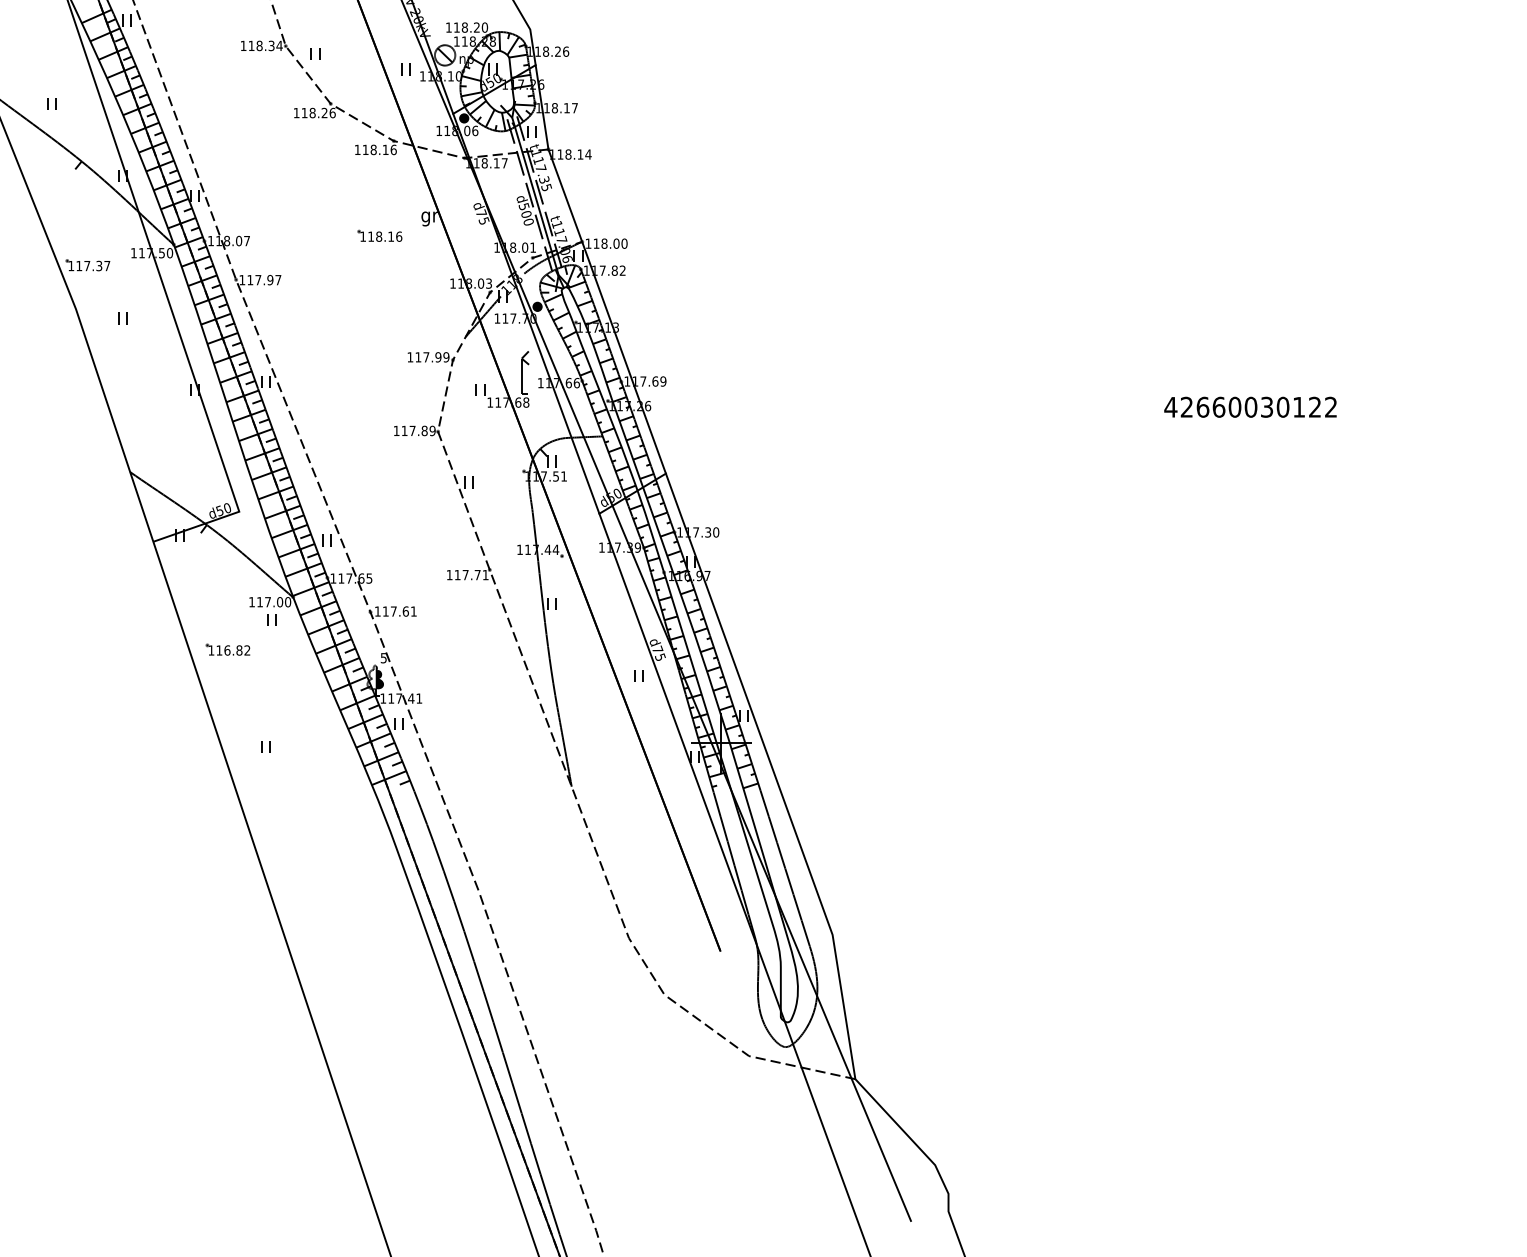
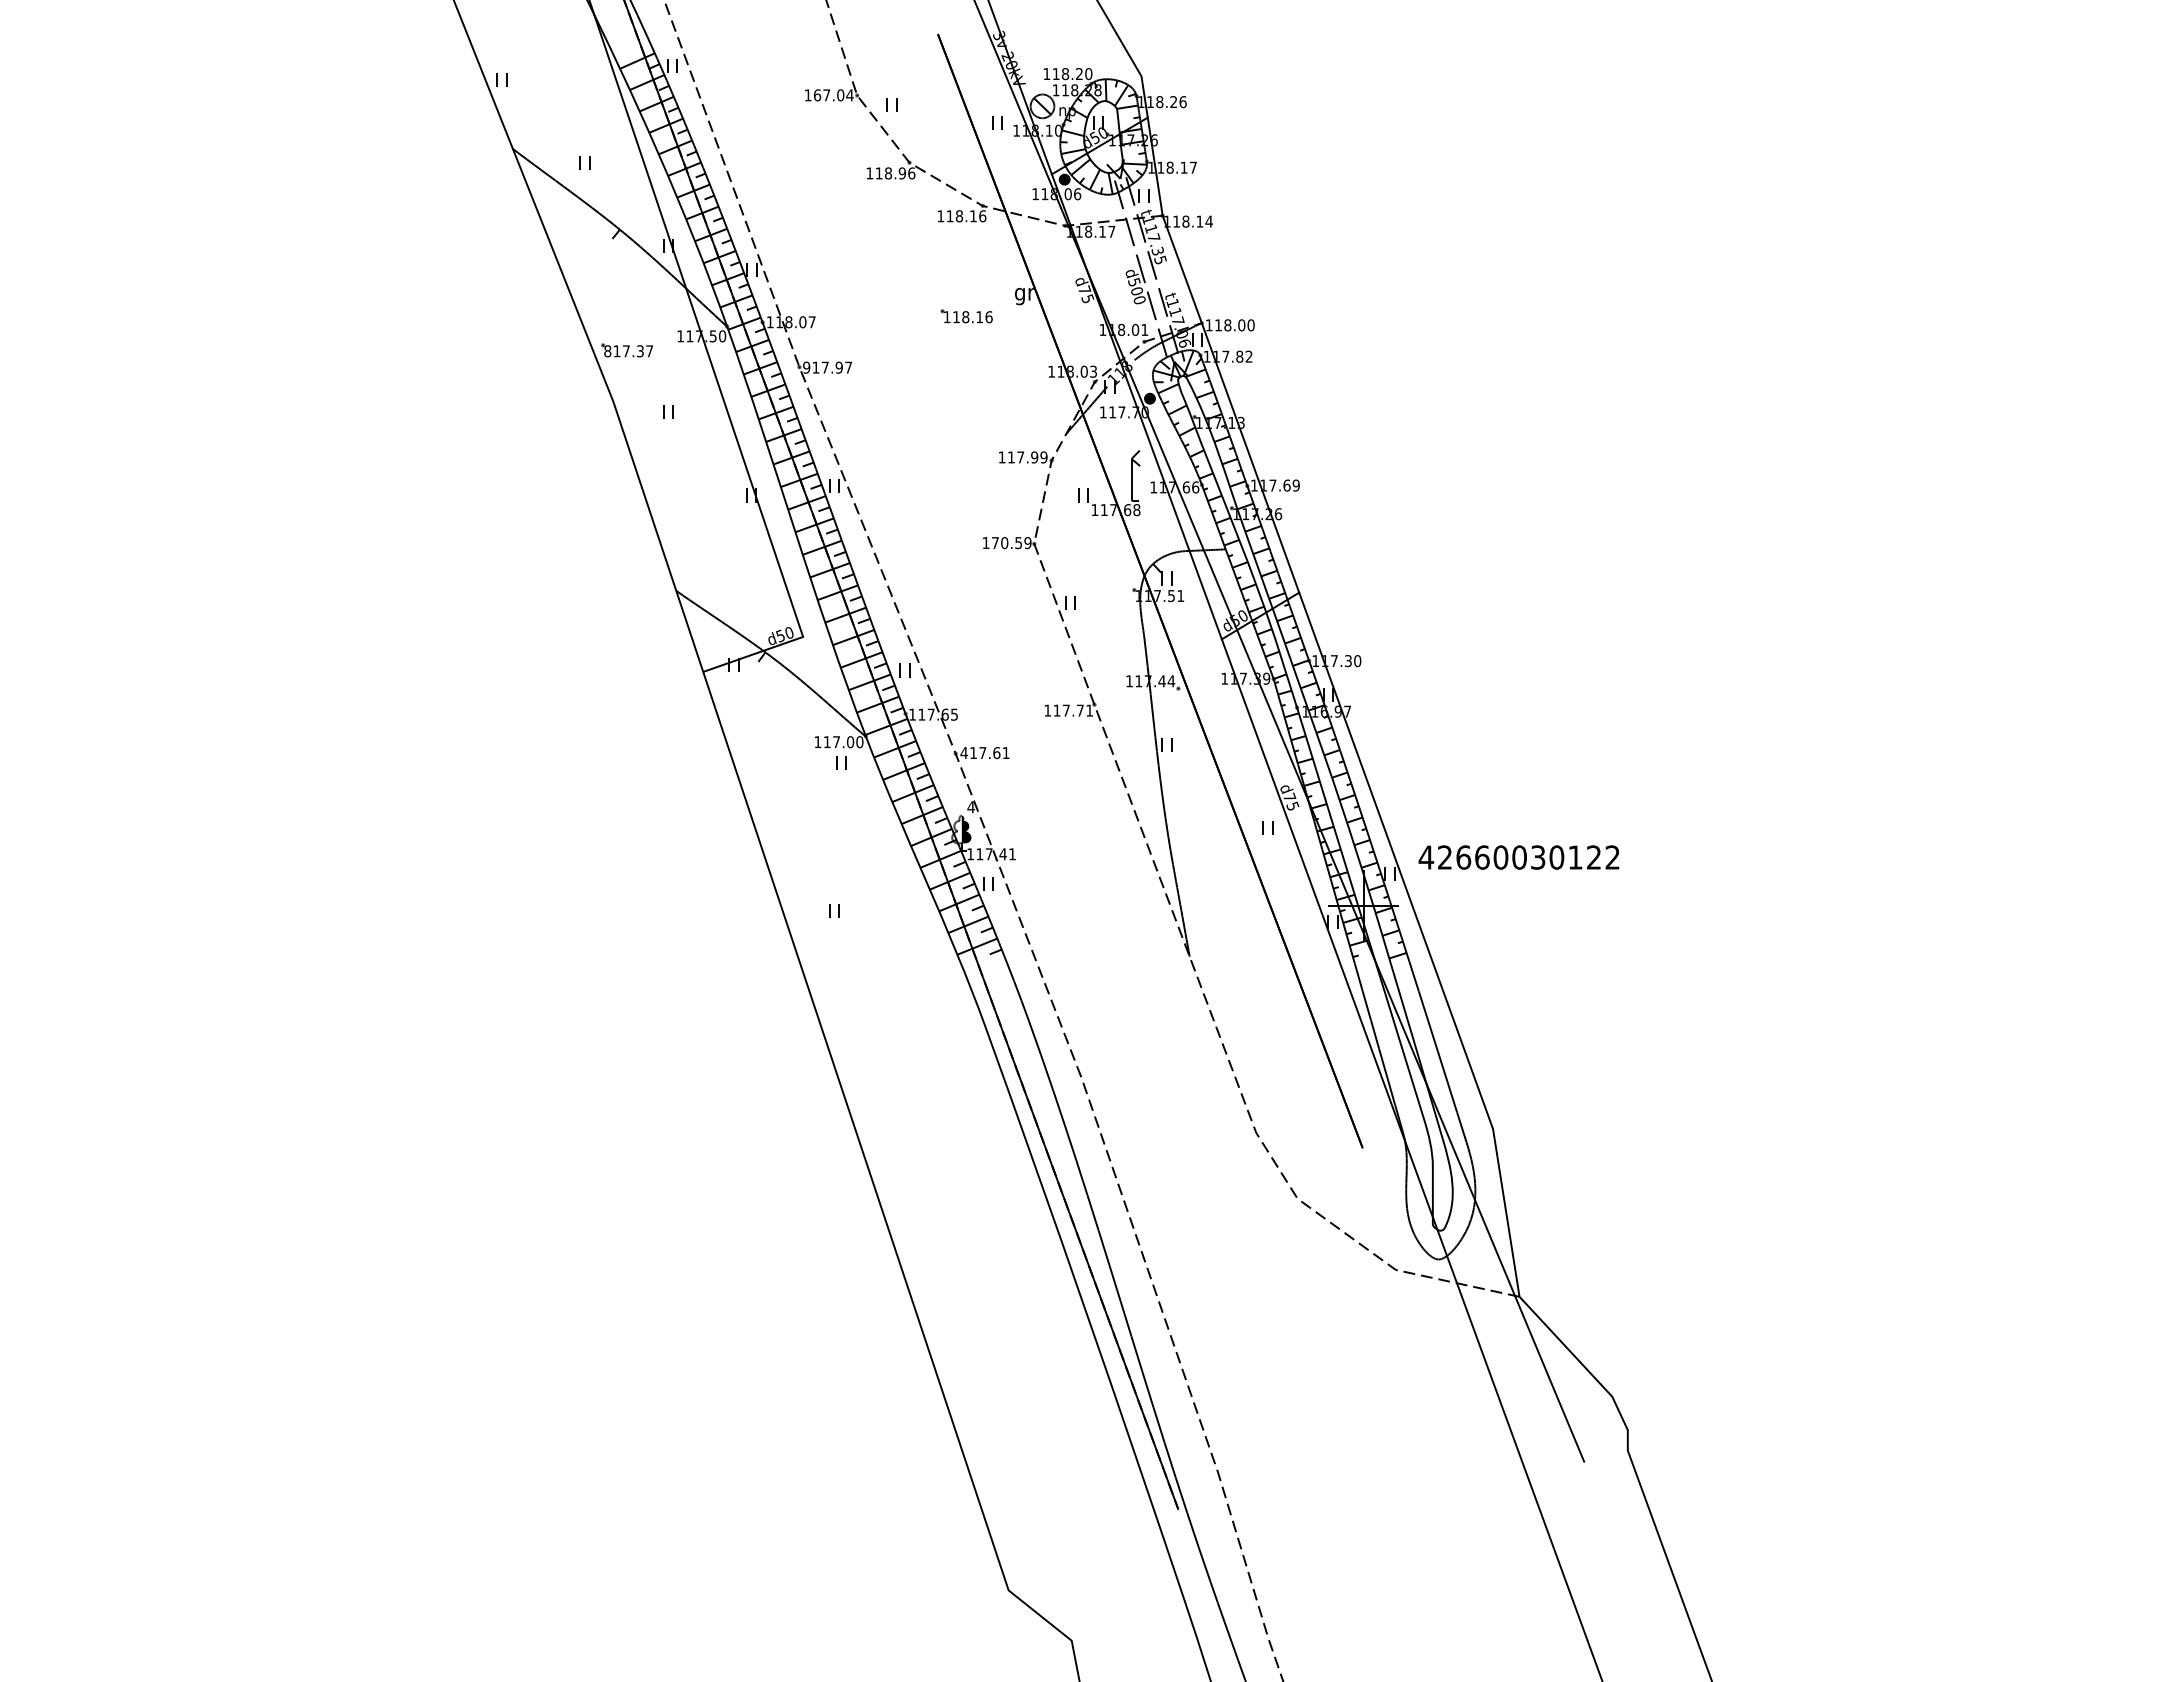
text: (261, 46) -> (828, 95), 118.34 -> 167.04
text: (323, 113) -> (901, 173), 118.26 -> 118.96
line: (535, 195) -> (1147, 269), removed
text: (71, 266) -> (607, 351), 117.37 -> 817.37
text: (242, 279) -> (806, 367), 117.97 -> 917.97
text: (1250, 407) -> (1518, 857), moved
text: (415, 431) -> (1007, 543), 117.89 -> 170.59
text: (377, 611) -> (963, 752), 117.61 -> 417.61
part: (227, 649) -> (789, 797), removed
text: (383, 658) -> (970, 807), 5 -> 4

